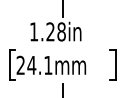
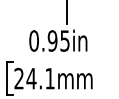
text: (47, 31) -> (49, 40), 1.28in -> 0.95in

